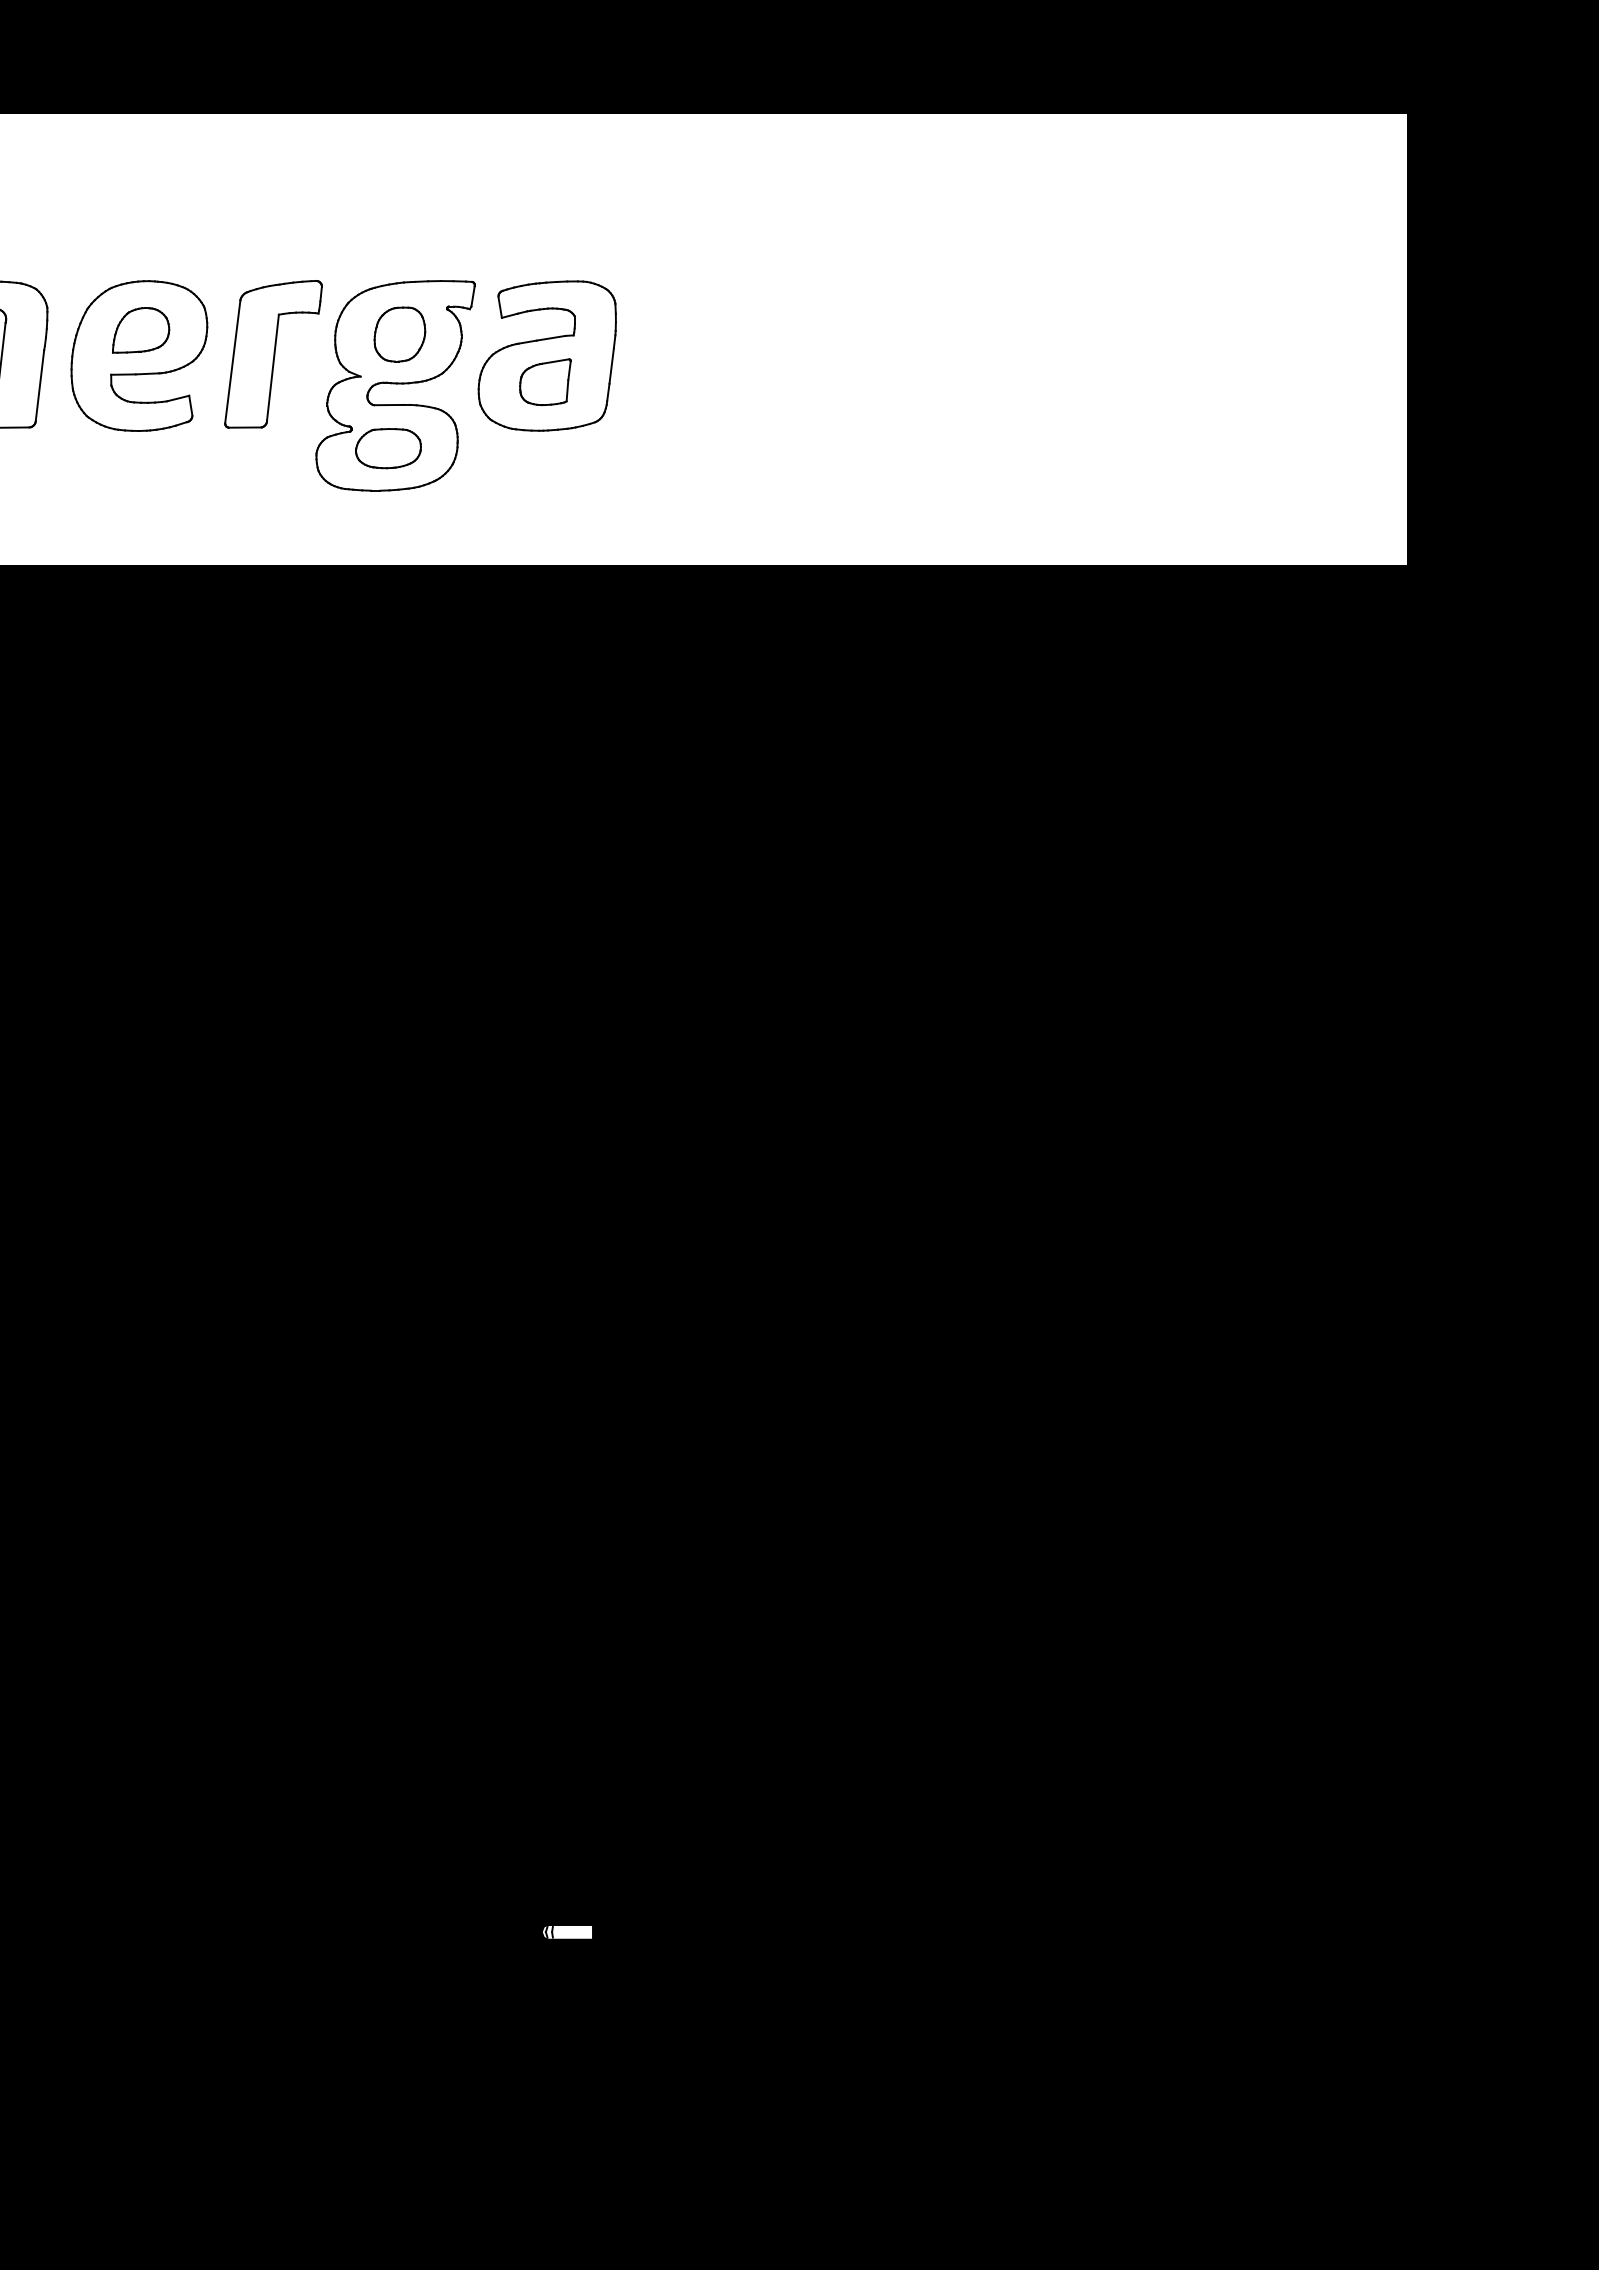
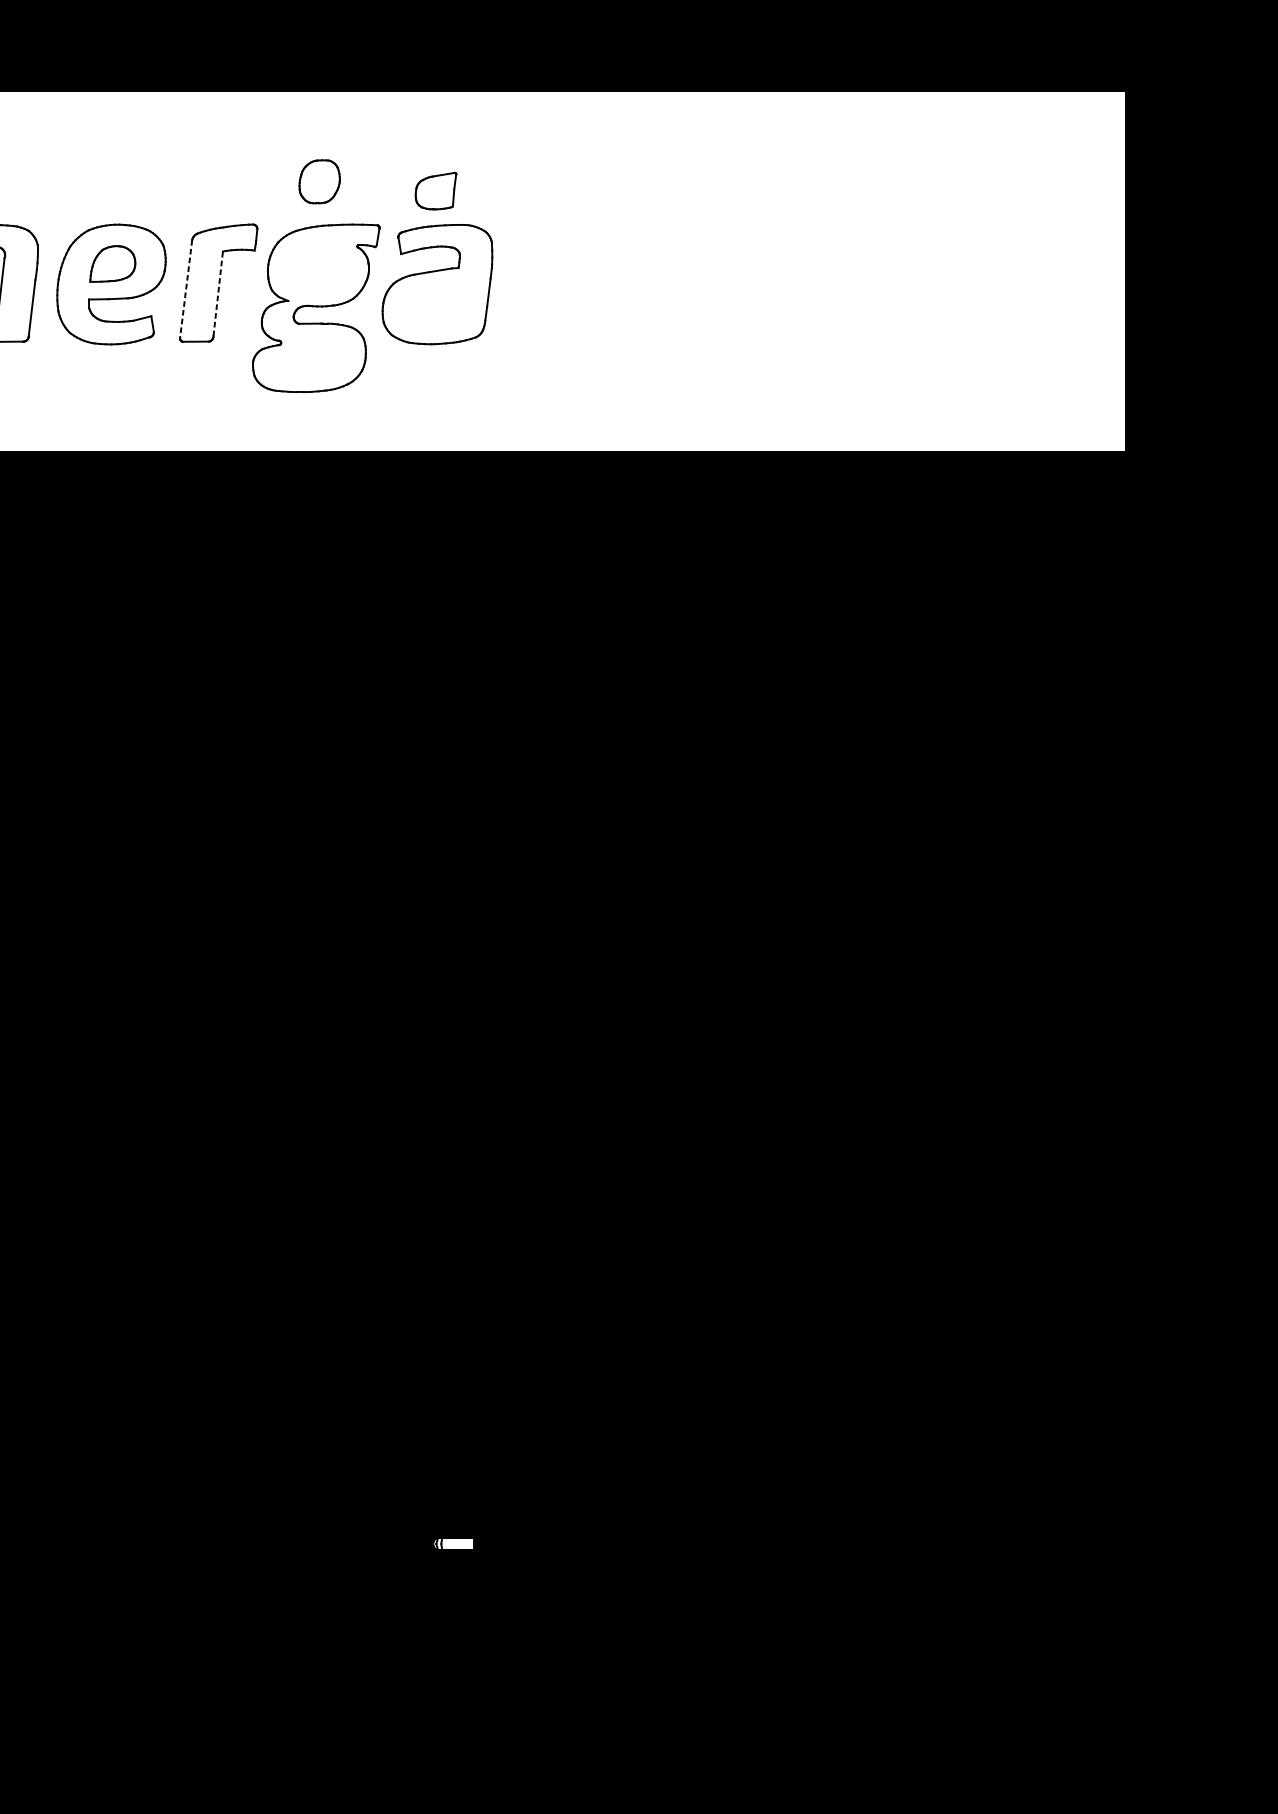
part: (399, 334) -> (319, 181), moved
line: (232, 361) -> (185, 288), solid -> dashed
line: (273, 367) -> (218, 293), solid -> dashed
part: (545, 382) -> (436, 191), moved
part: (388, 448) -> (310, 358), removed

